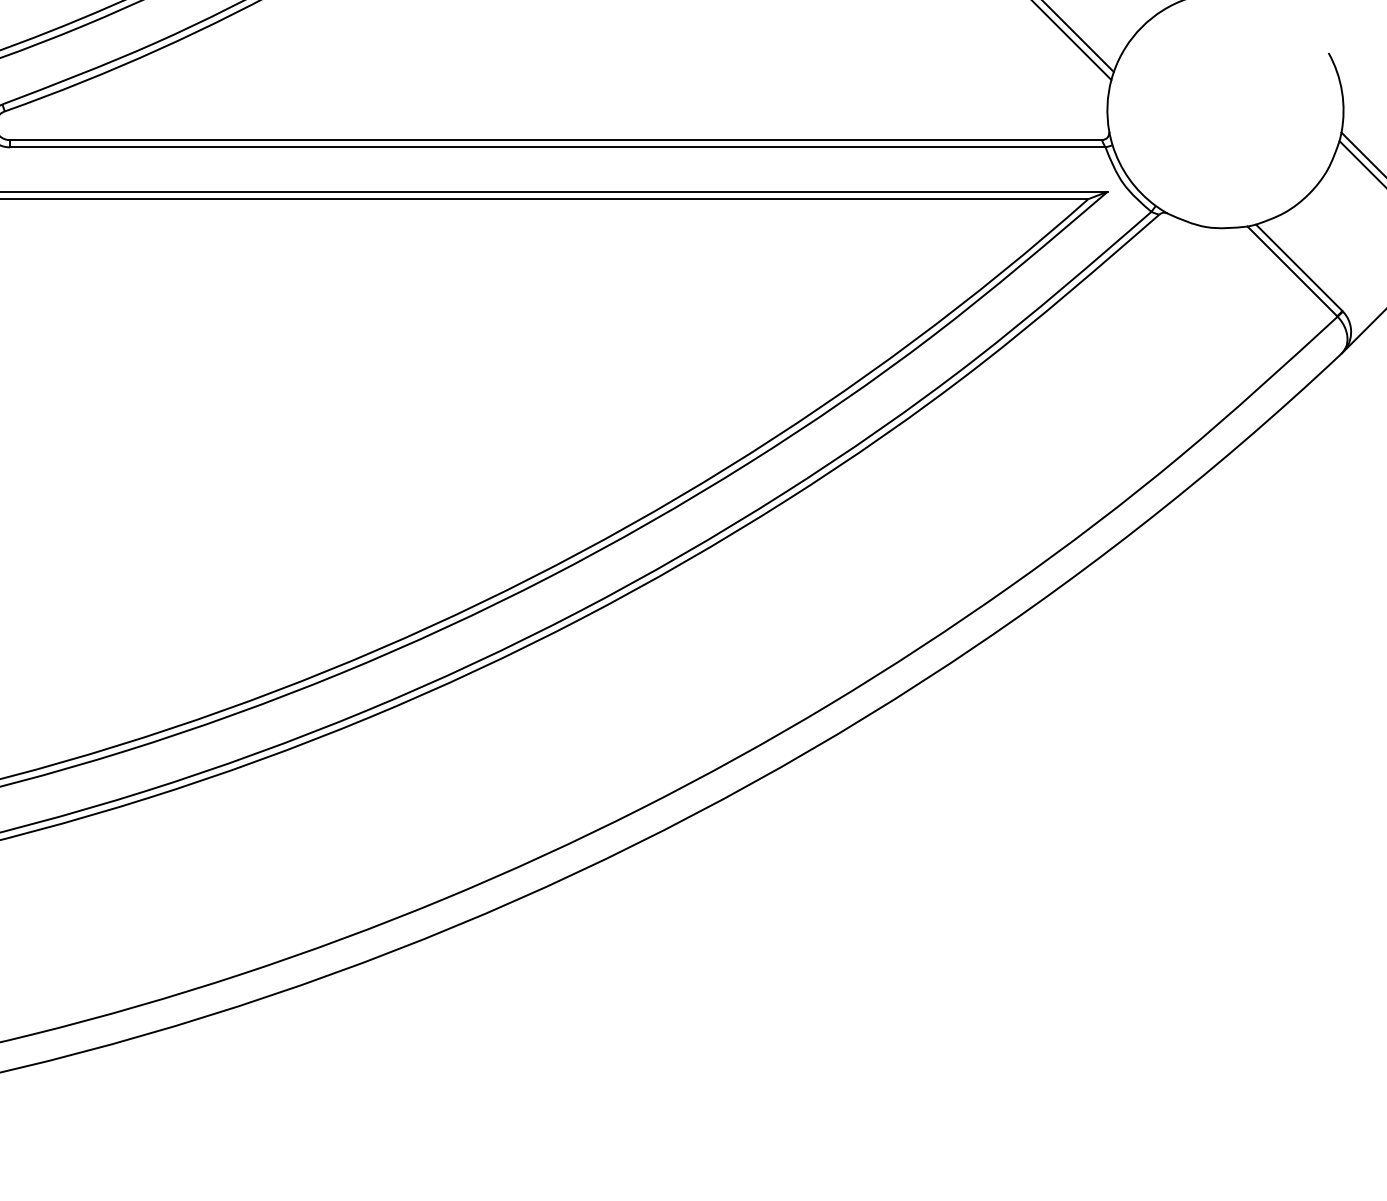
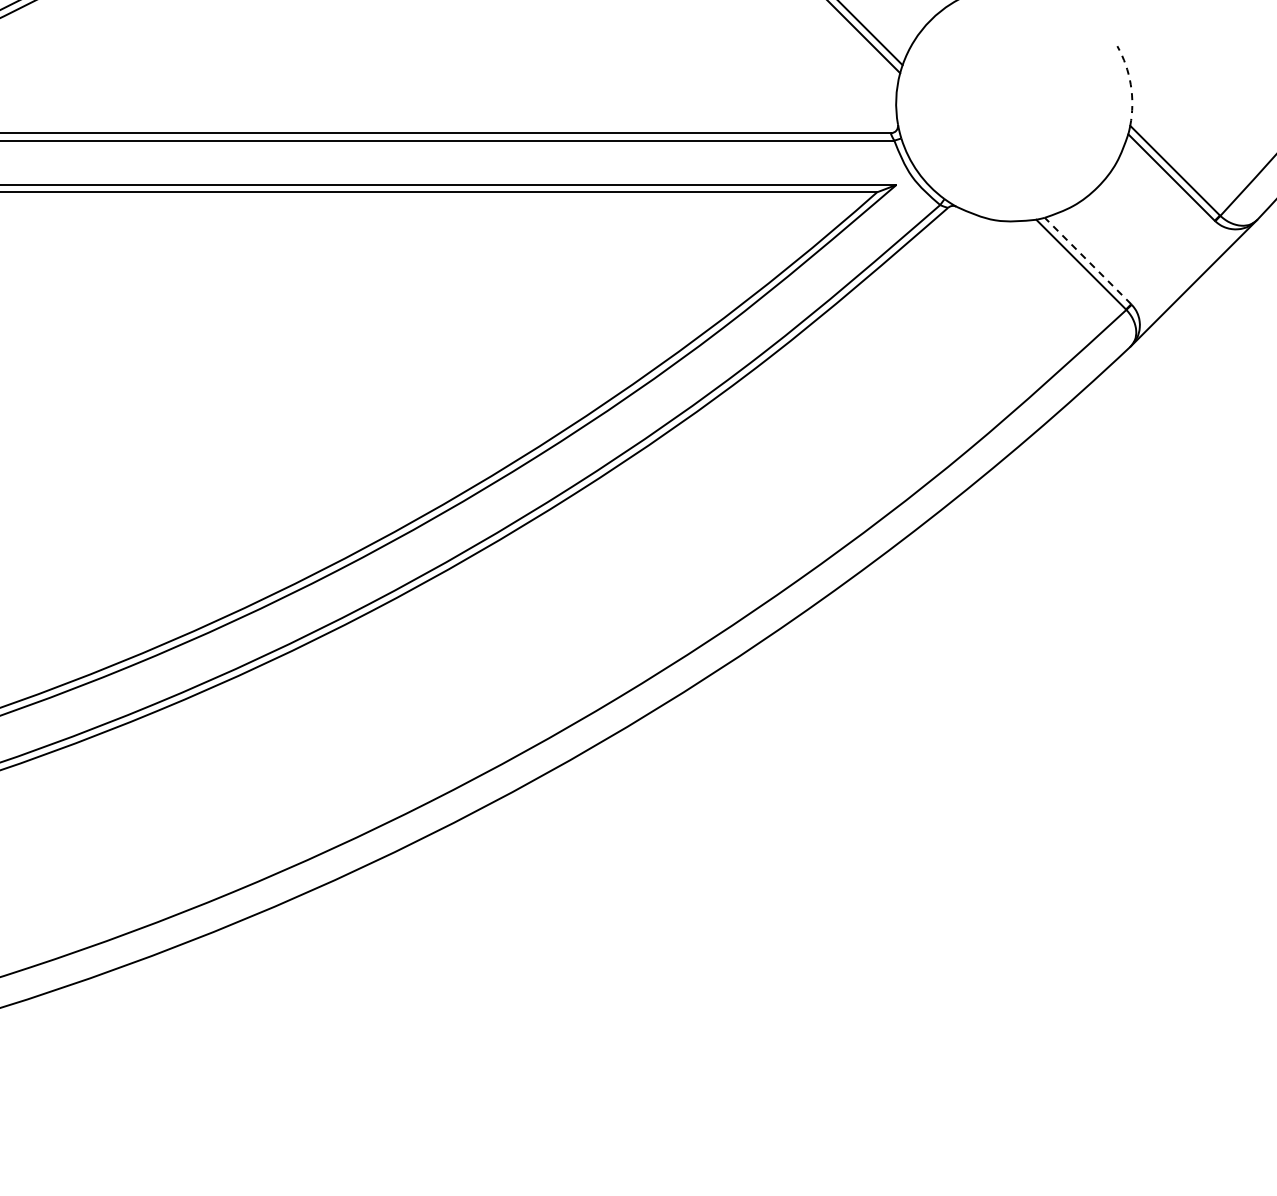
arc: (1342, 91) -> (1131, 84), solid -> dashed
line: (1298, 267) -> (1087, 260), solid -> dashed

